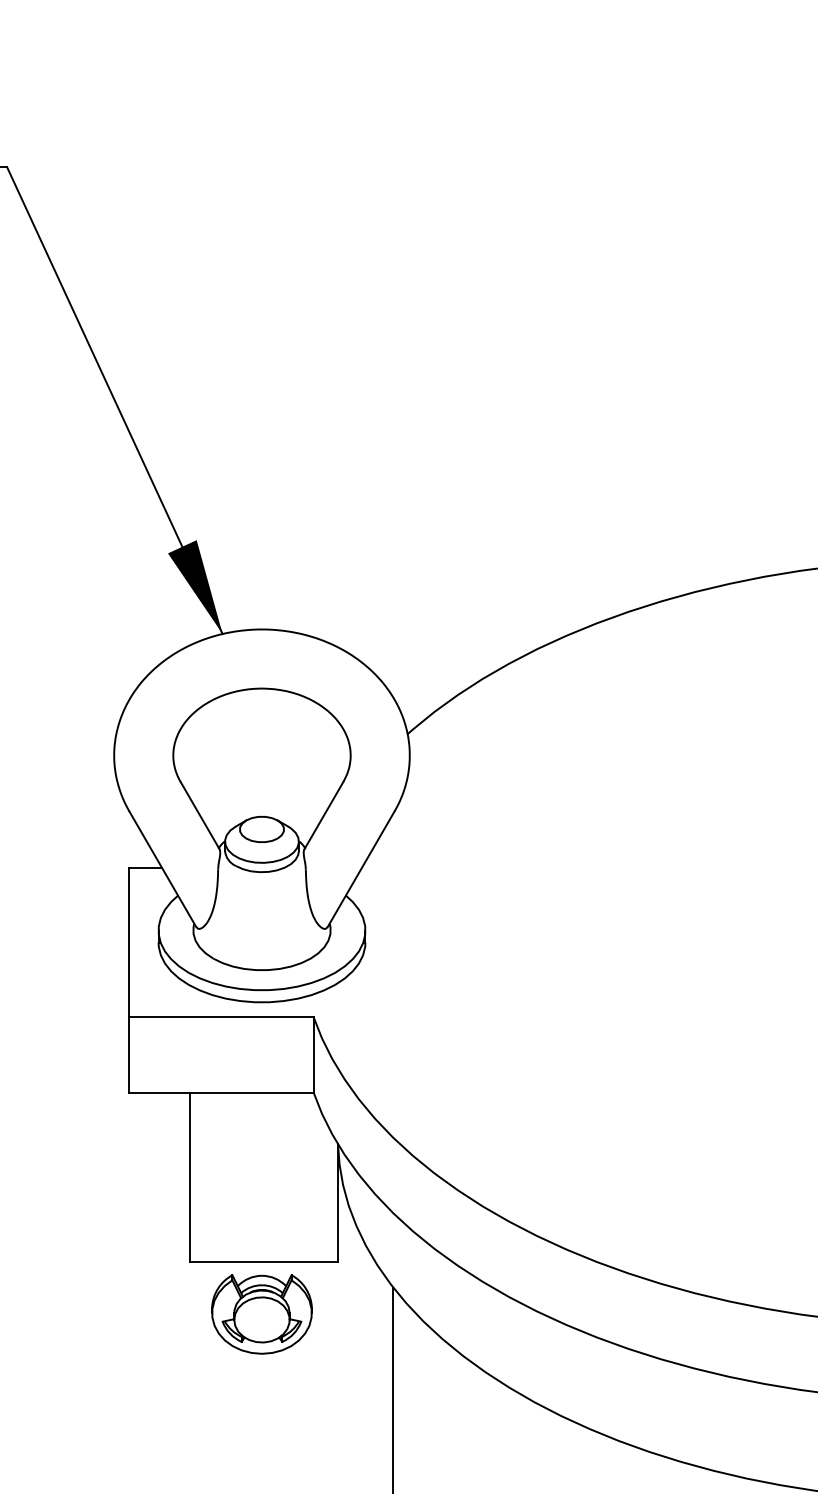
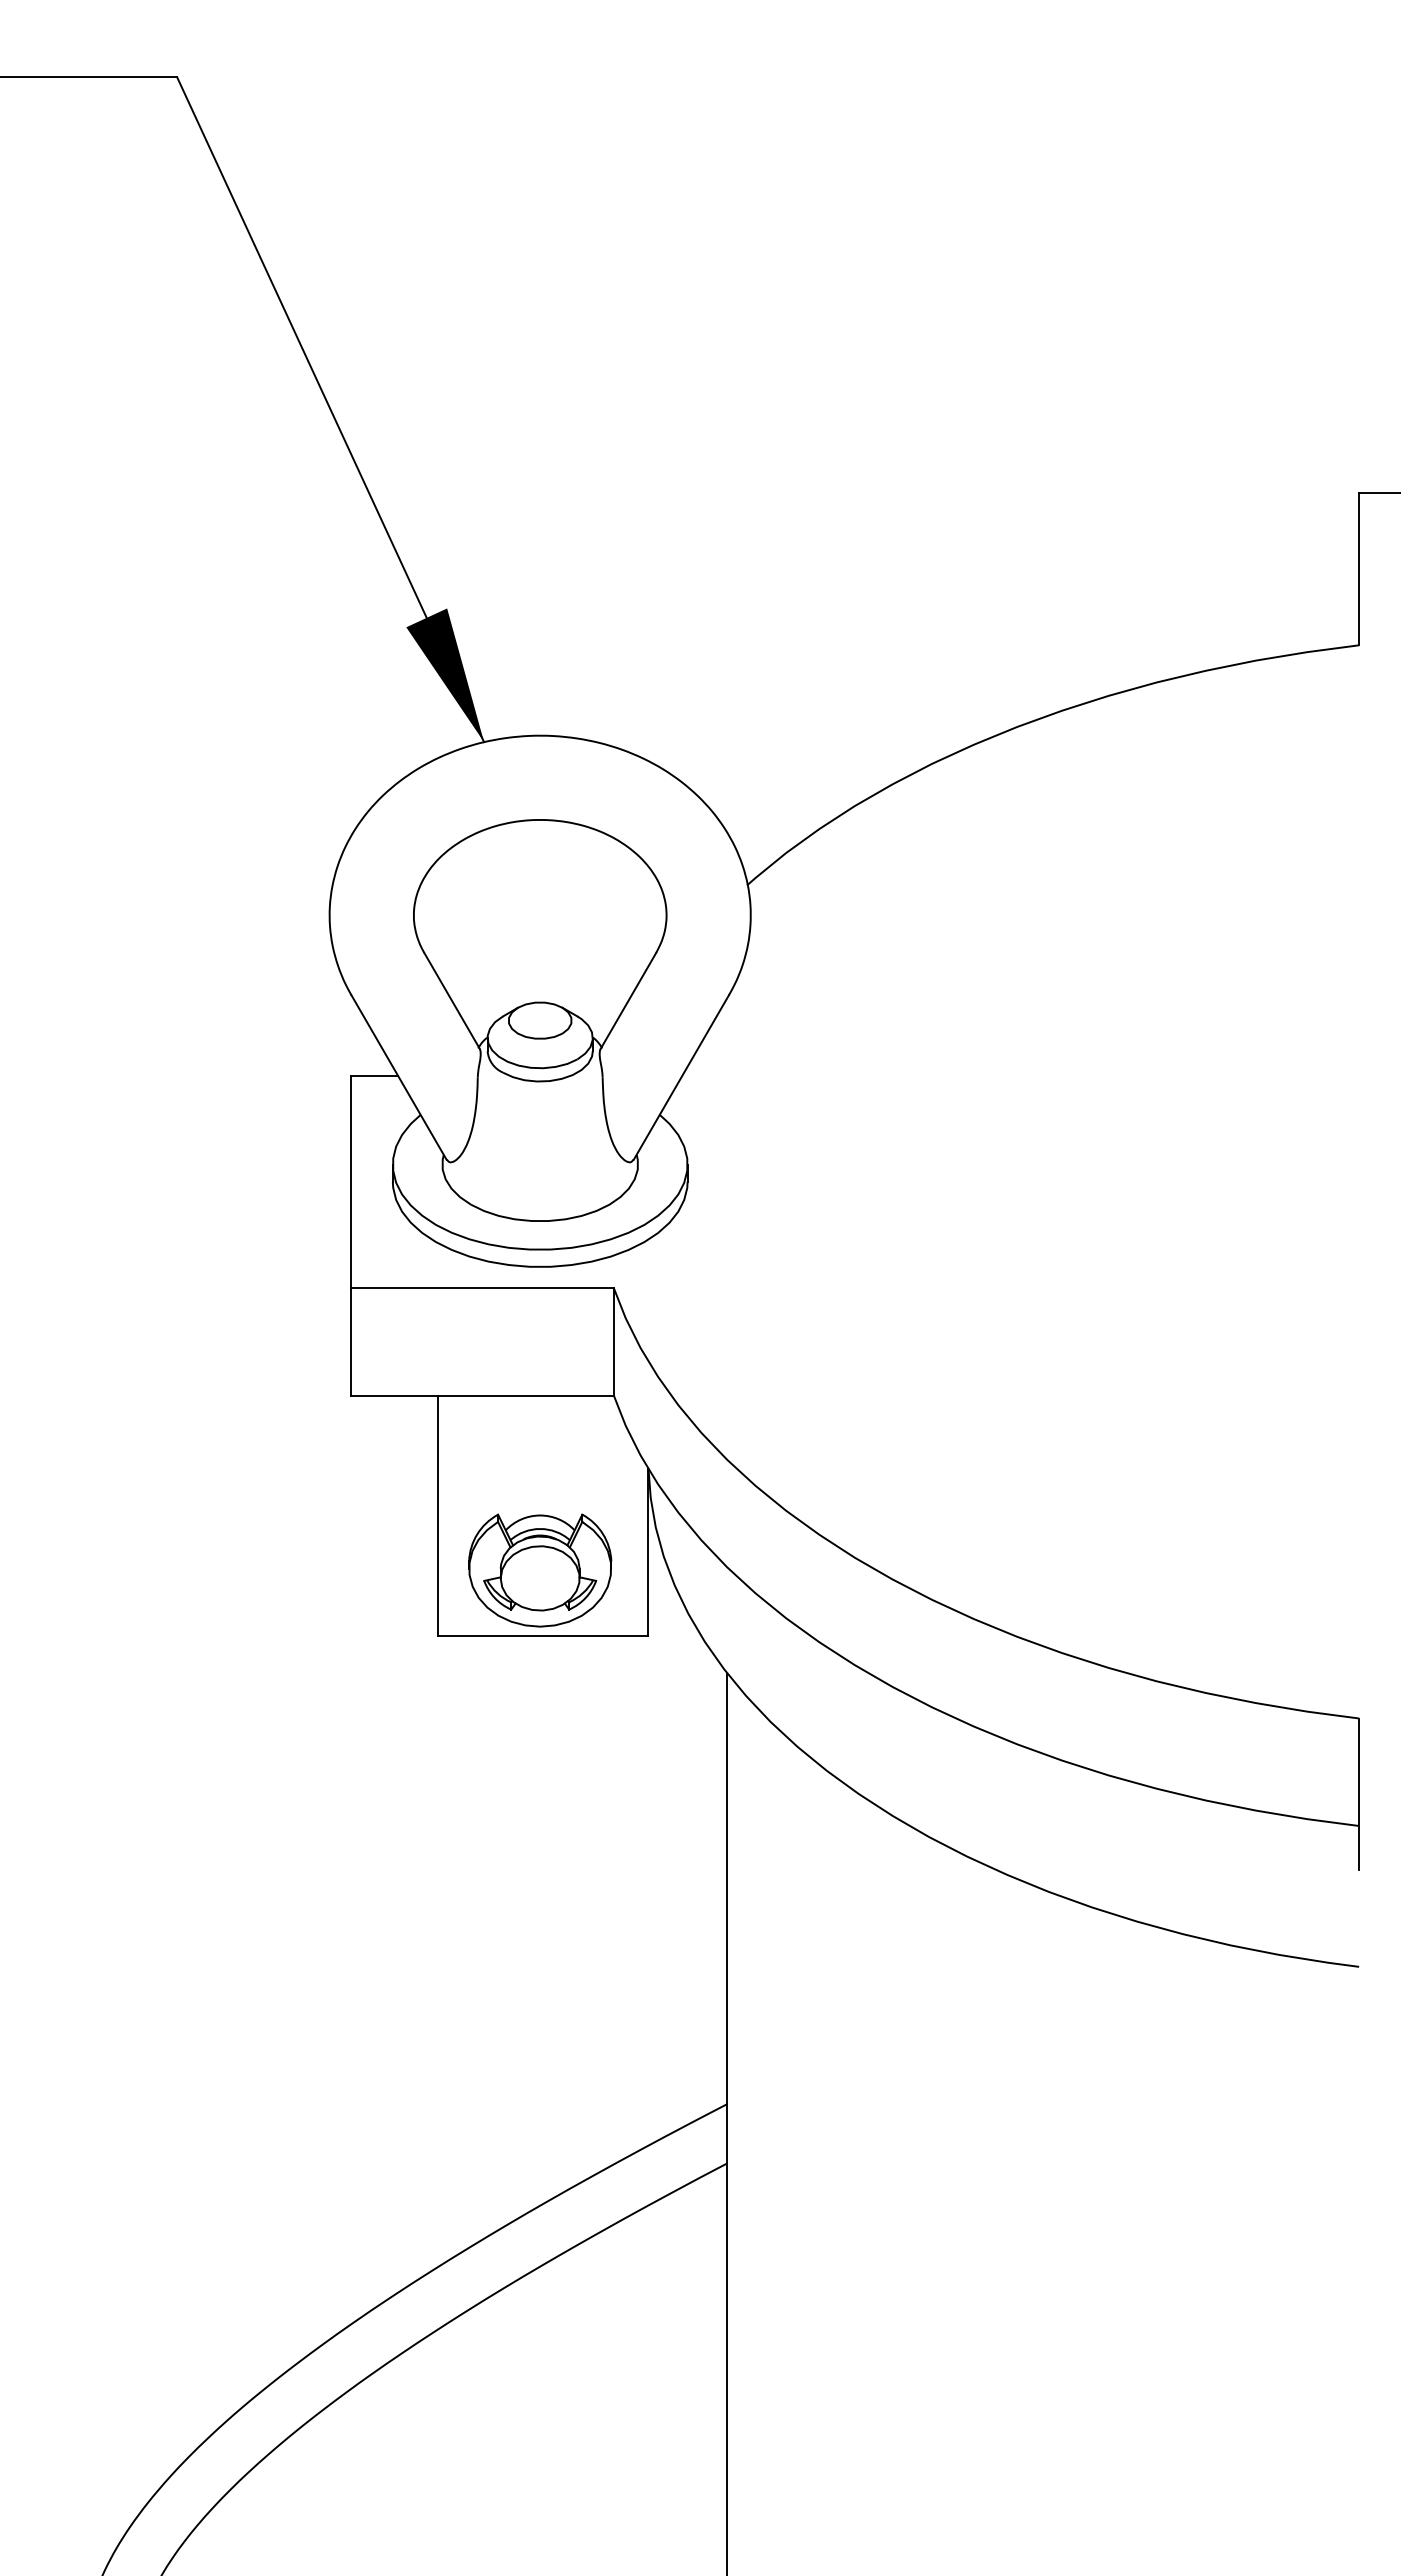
part: (262, 1314) -> (540, 1570), moved

